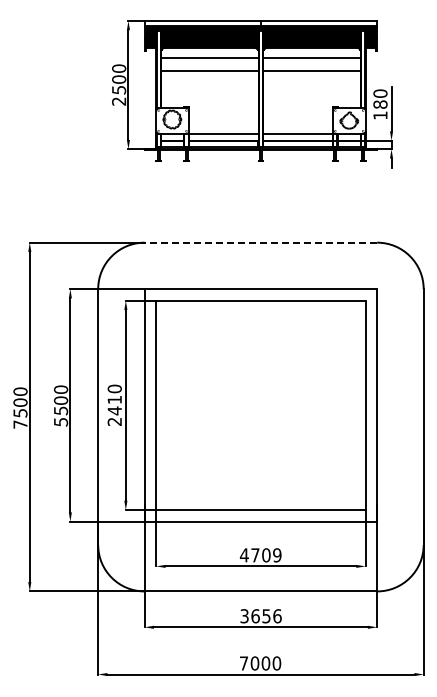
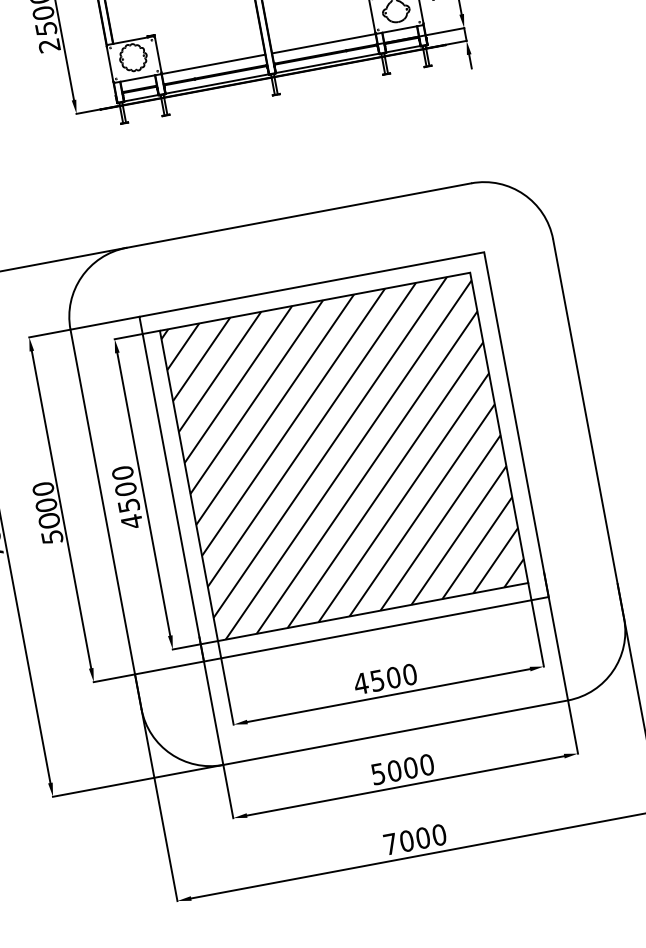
line: (260, 242) -> (298, 215), dashed -> solid
hatch: (260, 405) -> (343, 457), added
text: (114, 410) -> (128, 505), 2410 -> 4500
text: (61, 411) -> (50, 521), 55 -> 50
text: (266, 555) -> (393, 677), 4709 -> 4500
text: (260, 616) -> (402, 769), 3656 -> 5000

